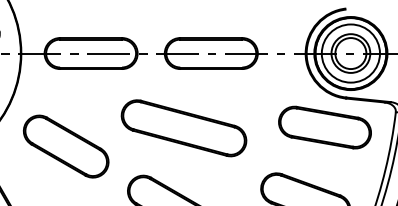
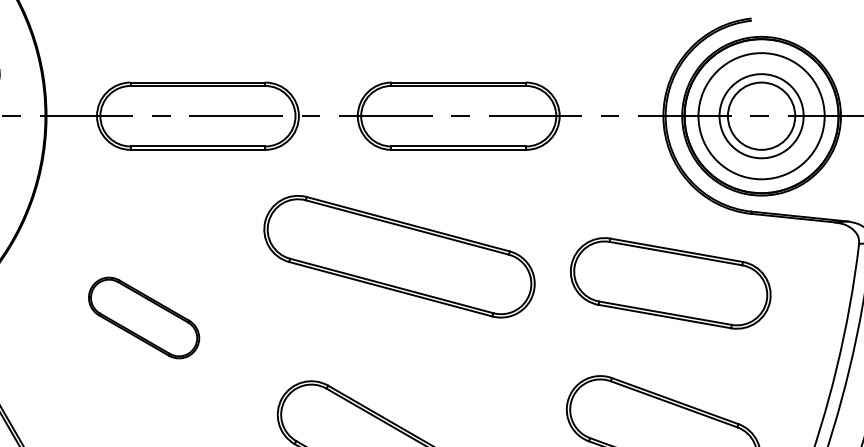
part: (324, 127) -> (669, 283), moved
part: (183, 128) -> (398, 257), moved
part: (66, 146) -> (144, 317), size x0.6

